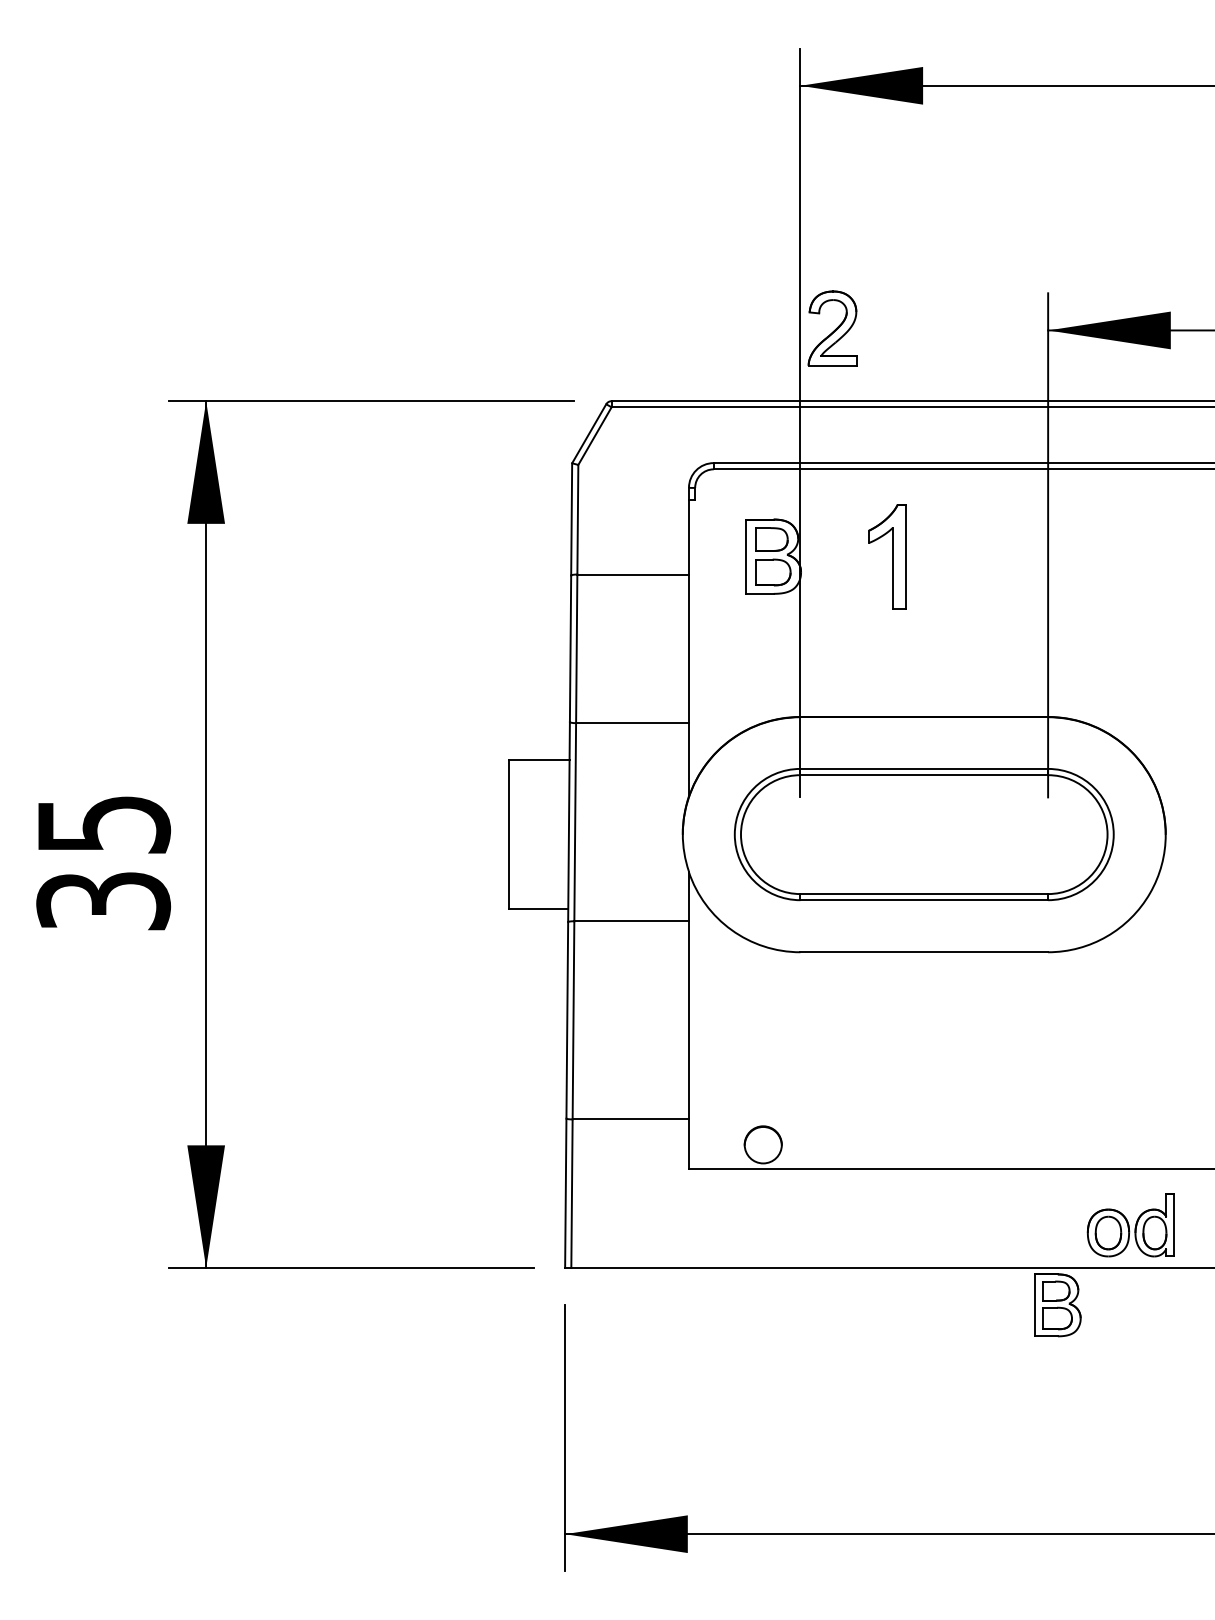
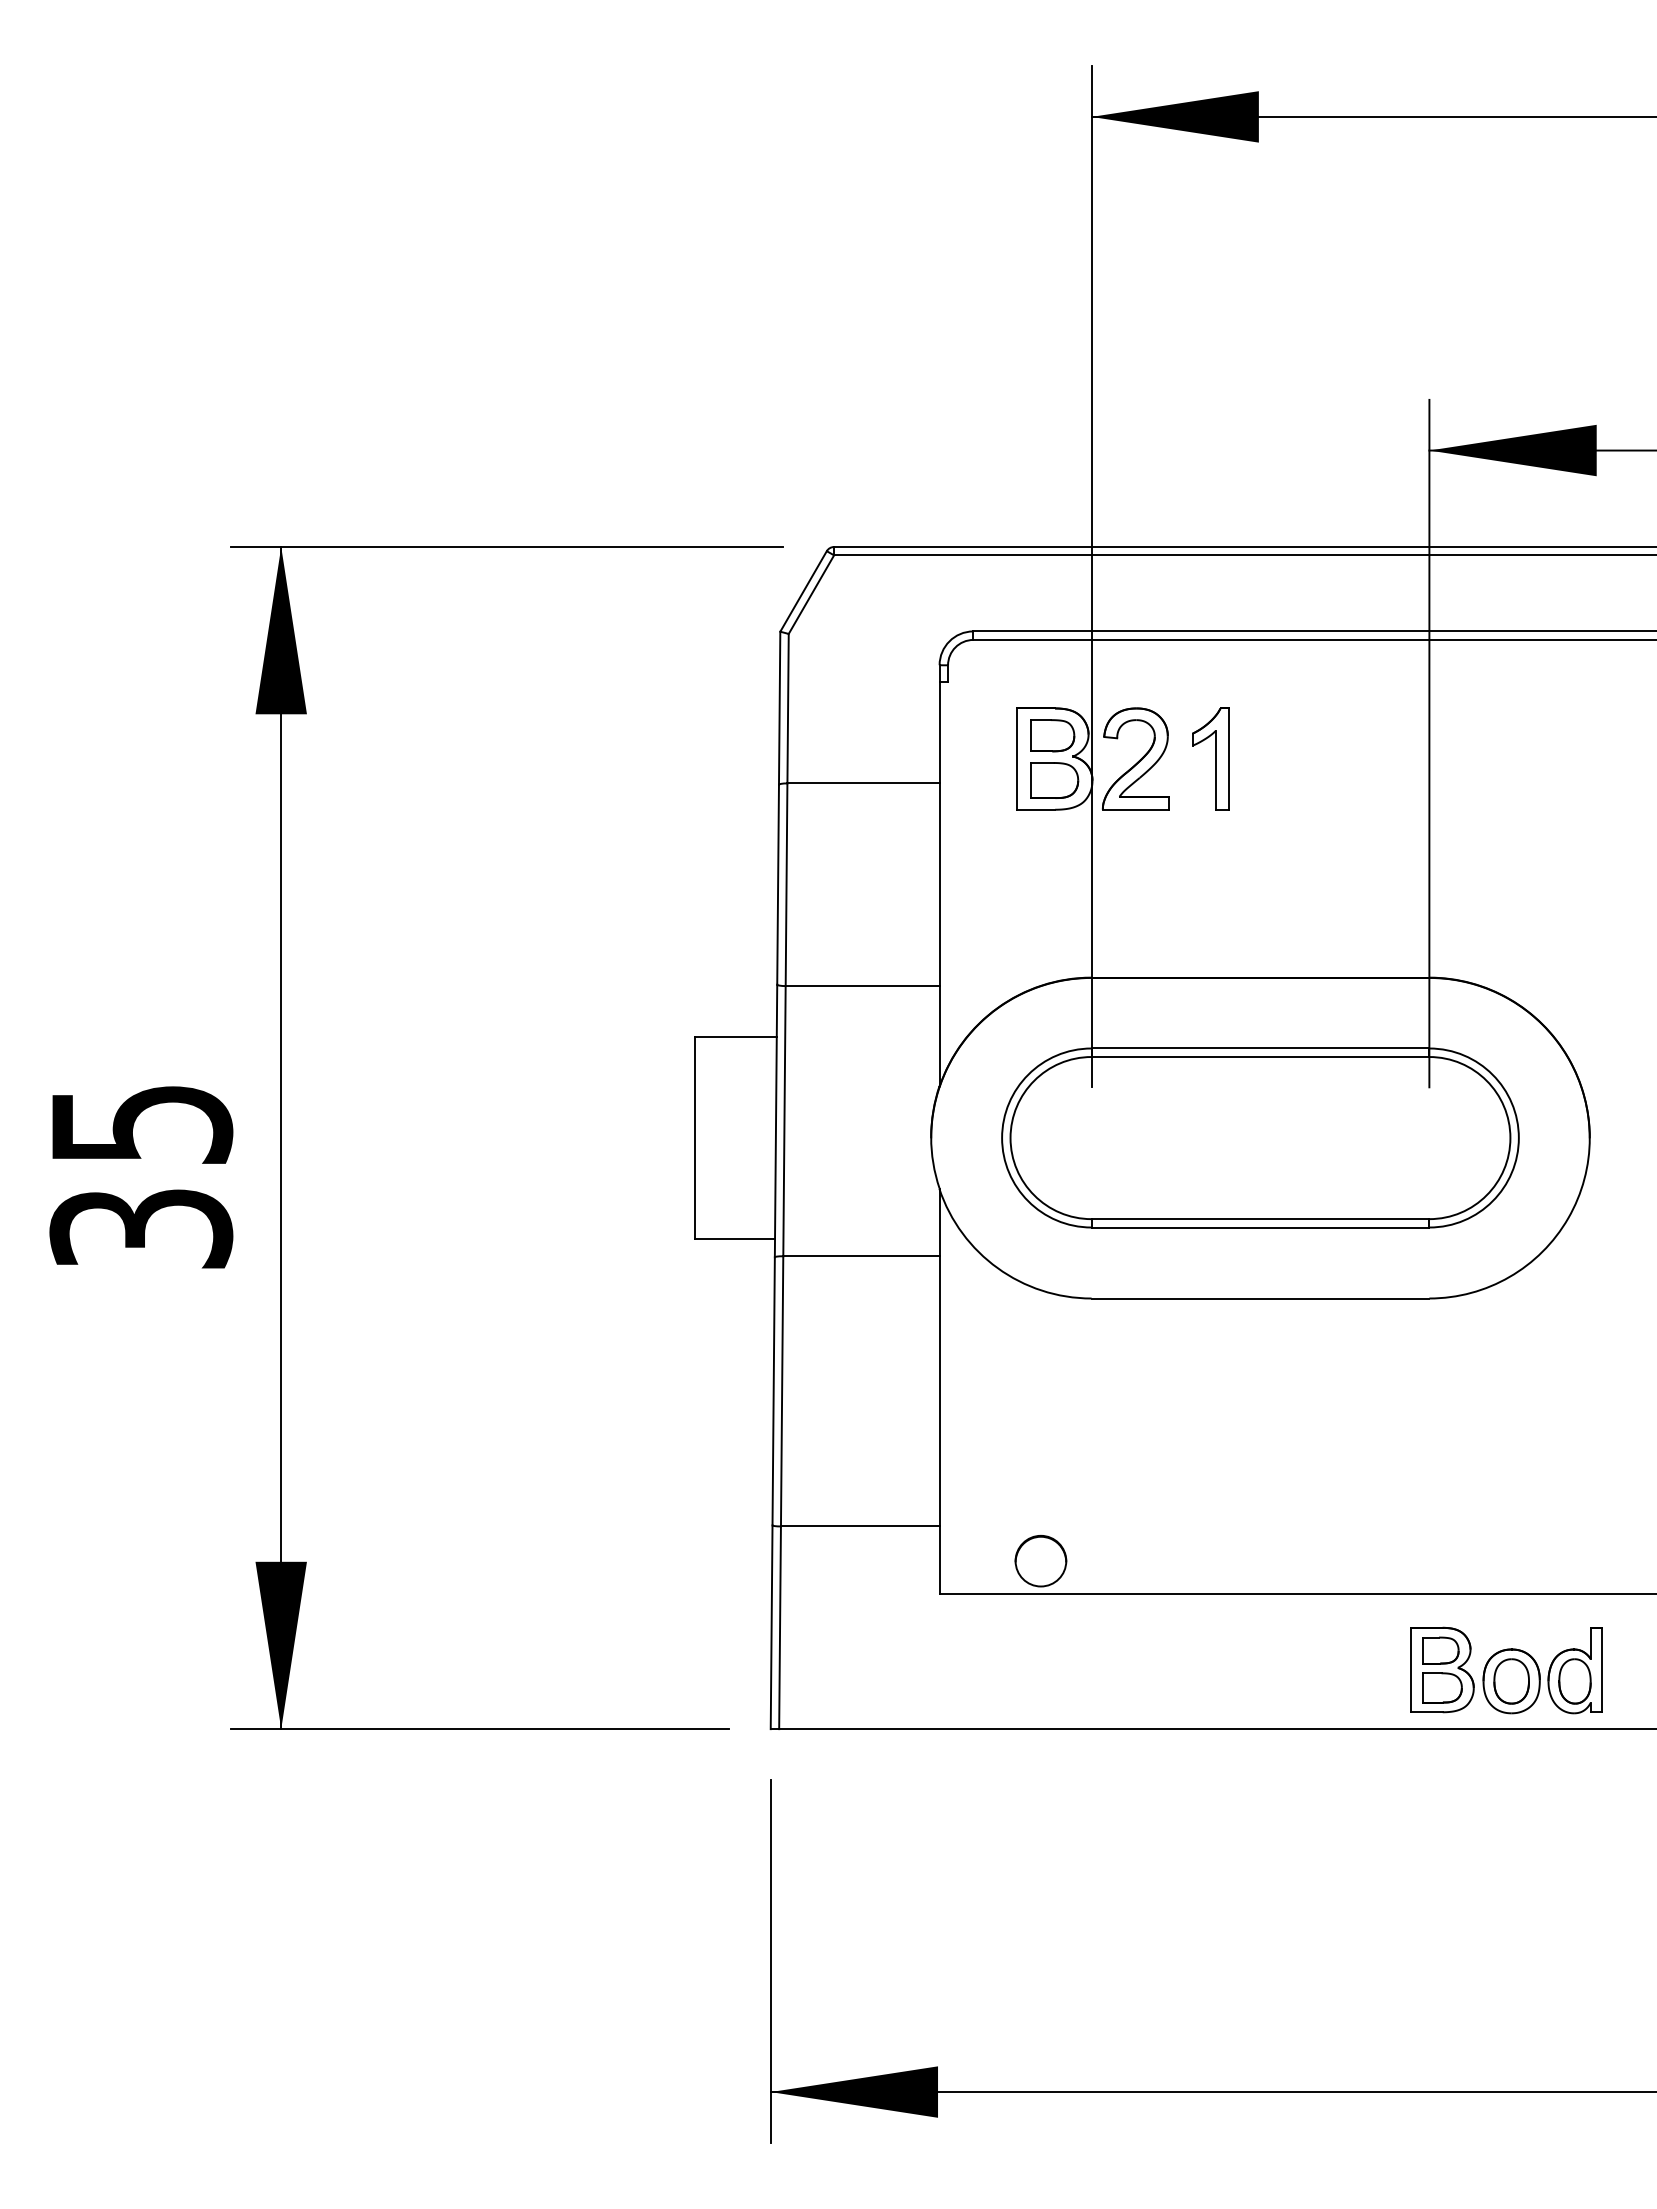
part: (832, 328) -> (1135, 758), moved
part: (887, 556) -> (1210, 758), size x0.71
part: (1057, 1304) -> (1442, 1669), moved

